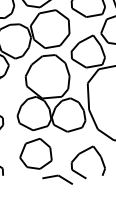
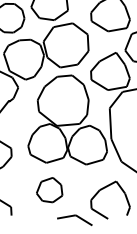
part: (35, 153) -> (49, 189), size x0.7

